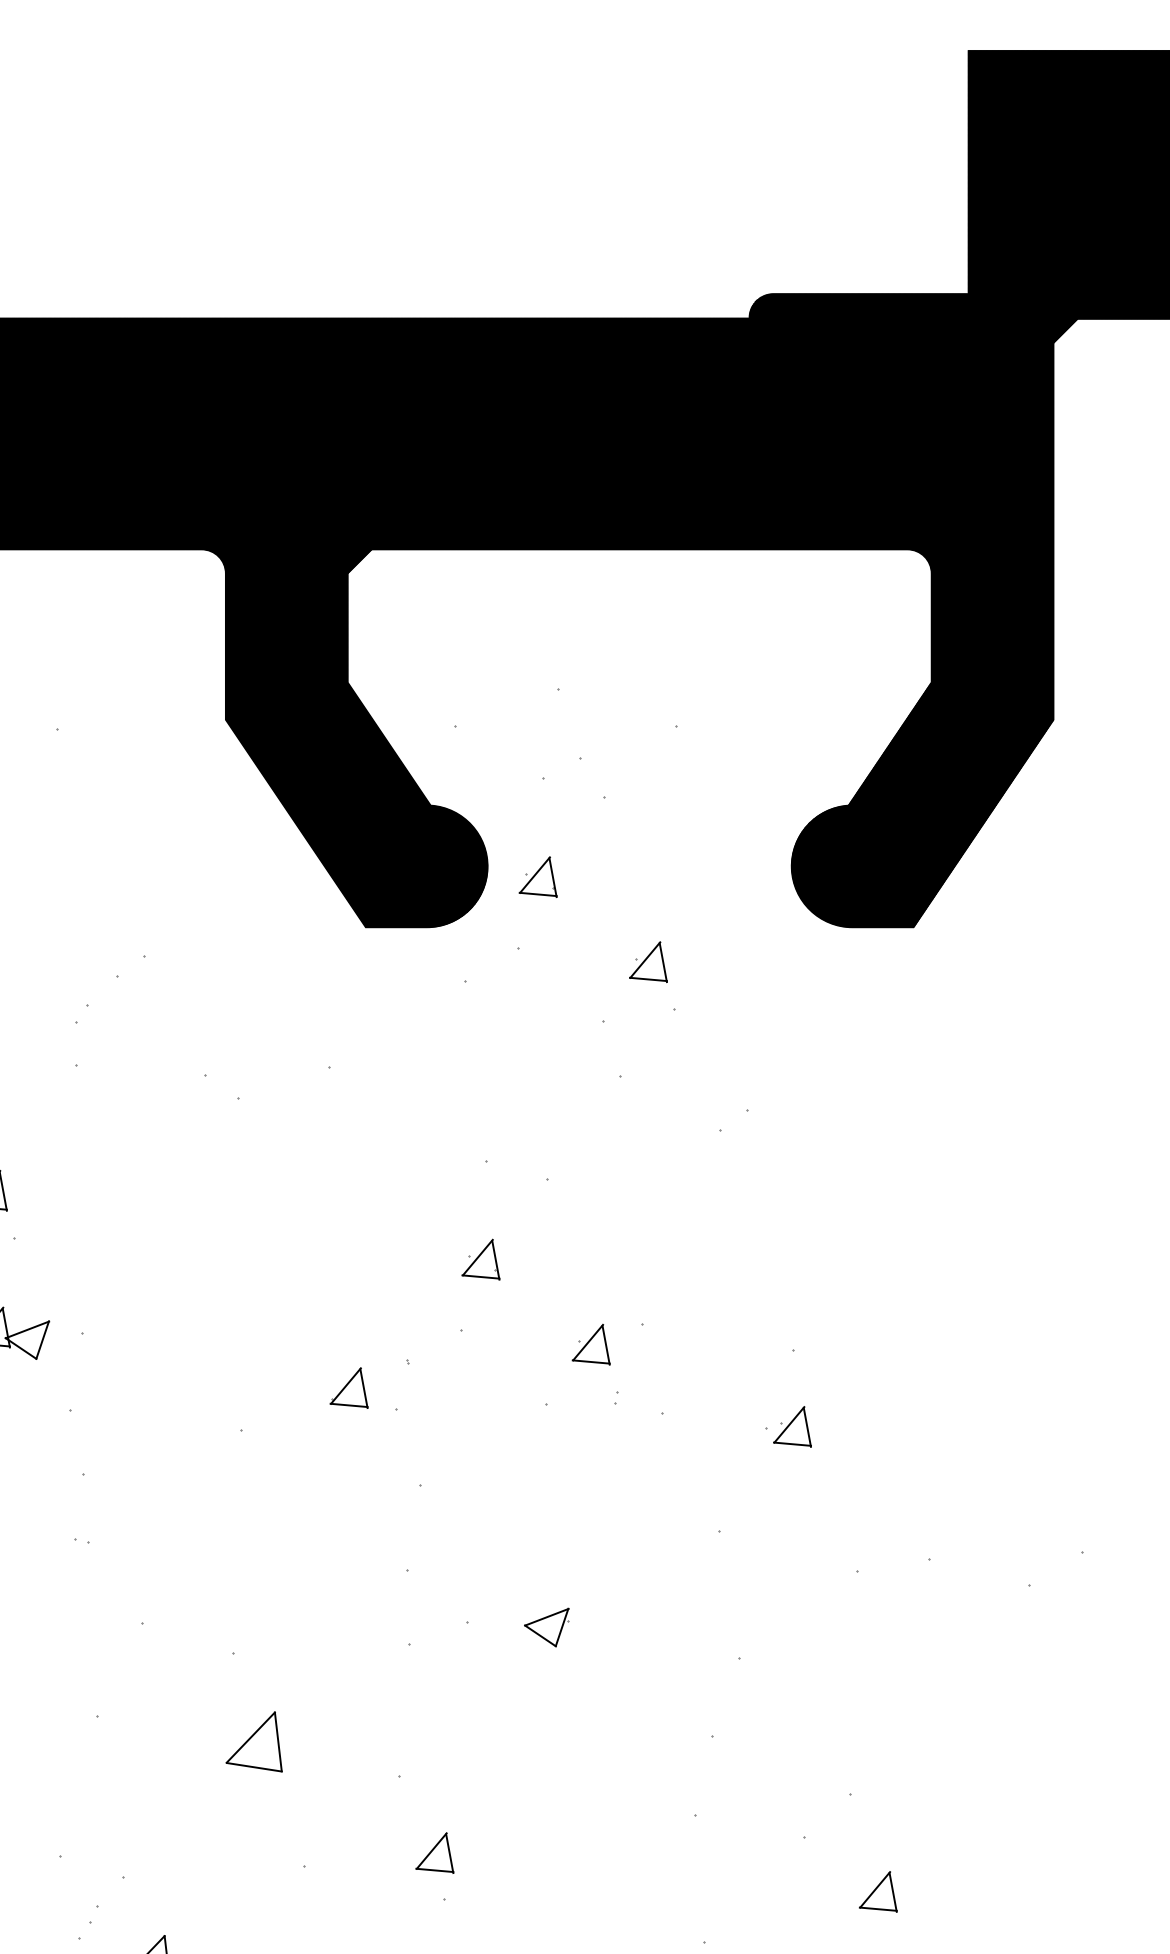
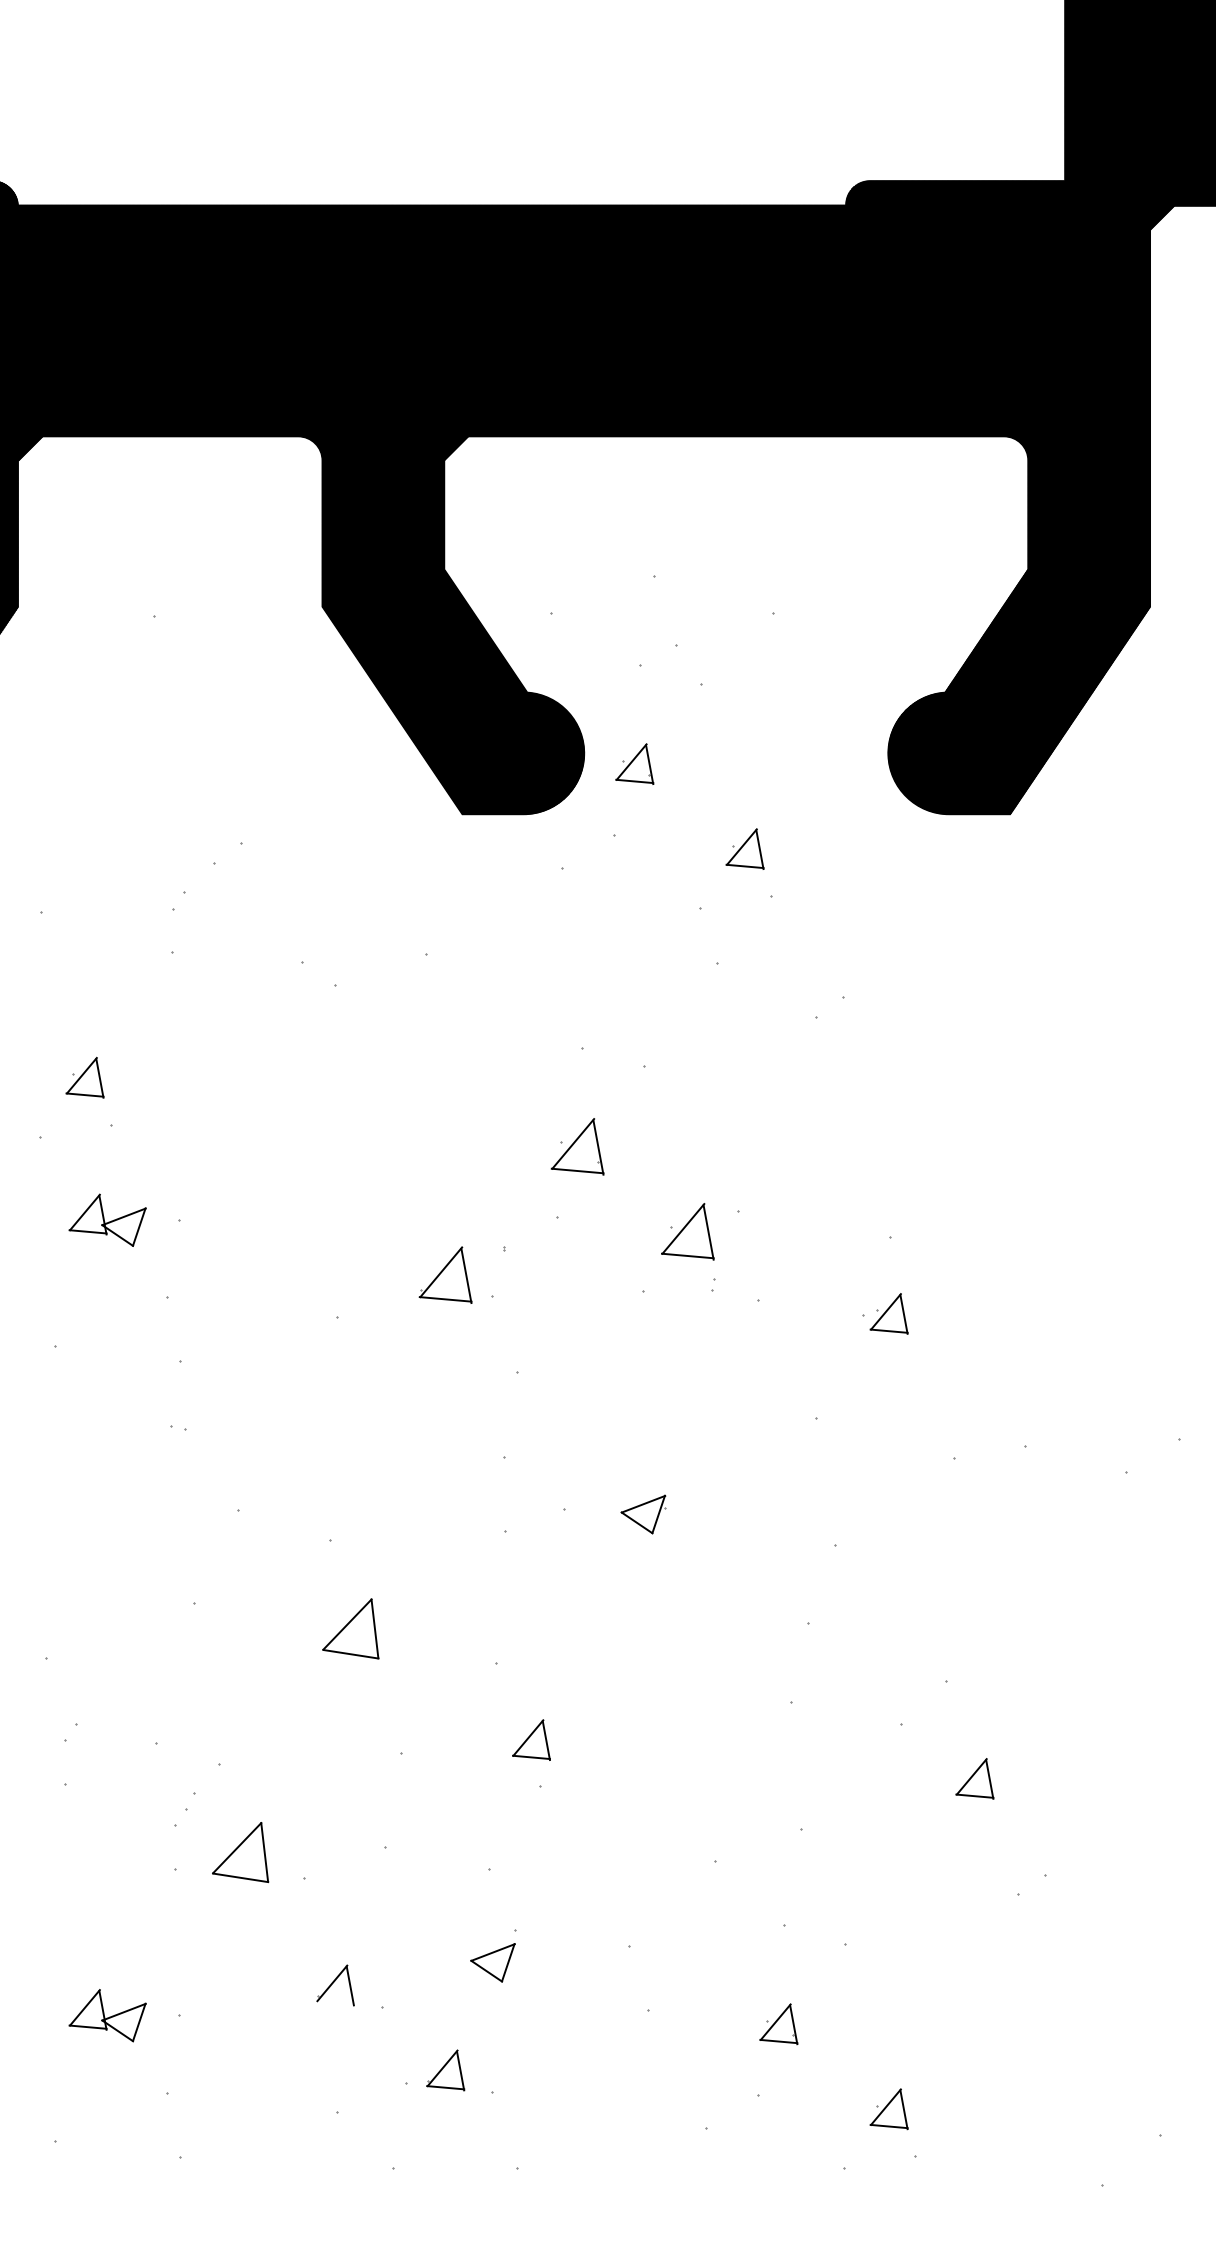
part: (480, 1259) -> (577, 1146), size x1.4
part: (590, 1344) -> (687, 1231), size x1.4
part: (348, 1387) -> (445, 1274), size x1.4

